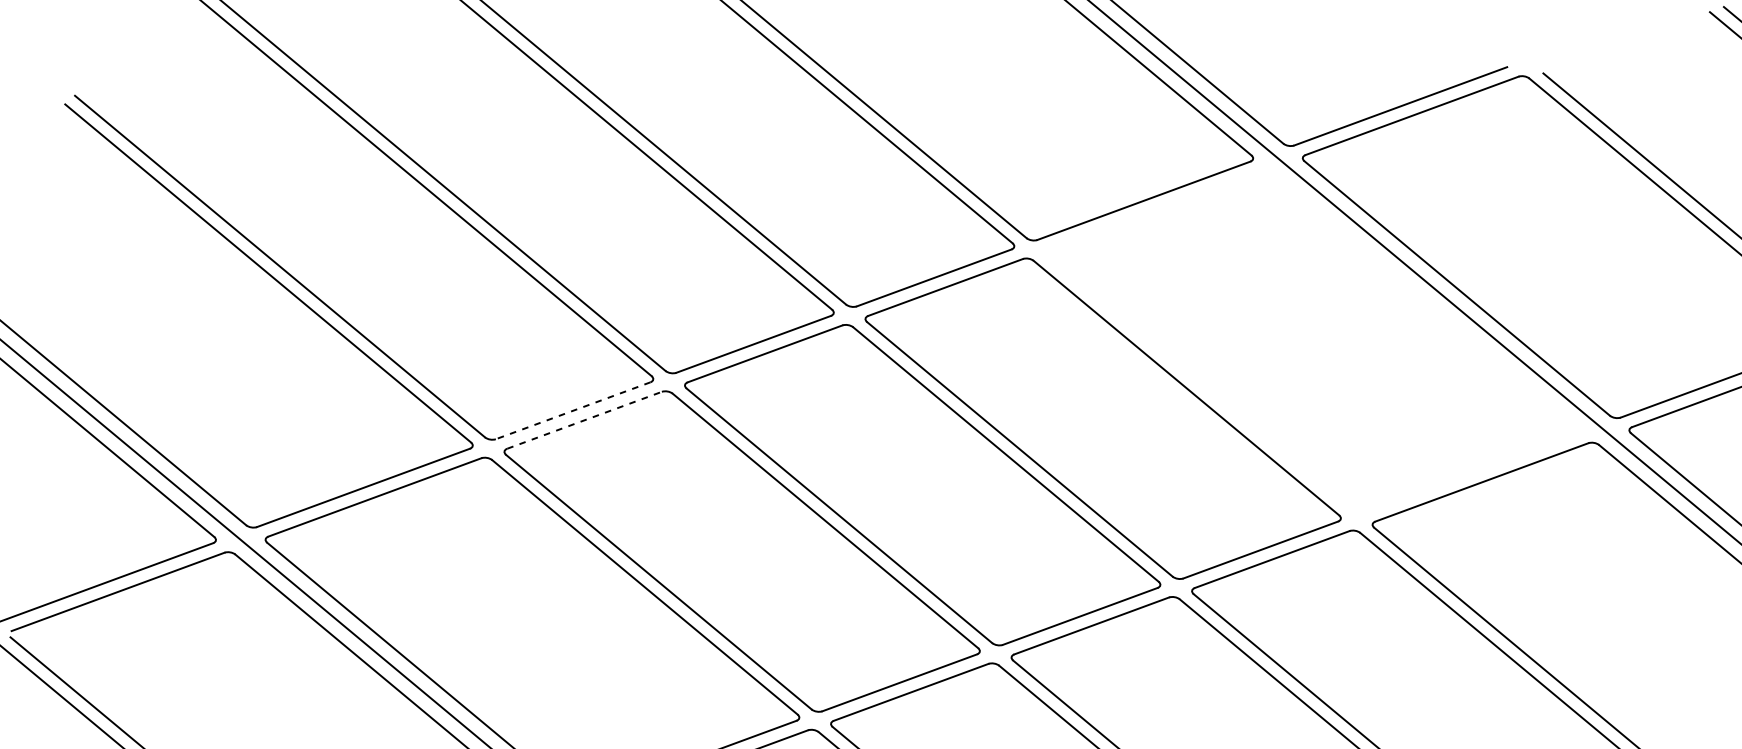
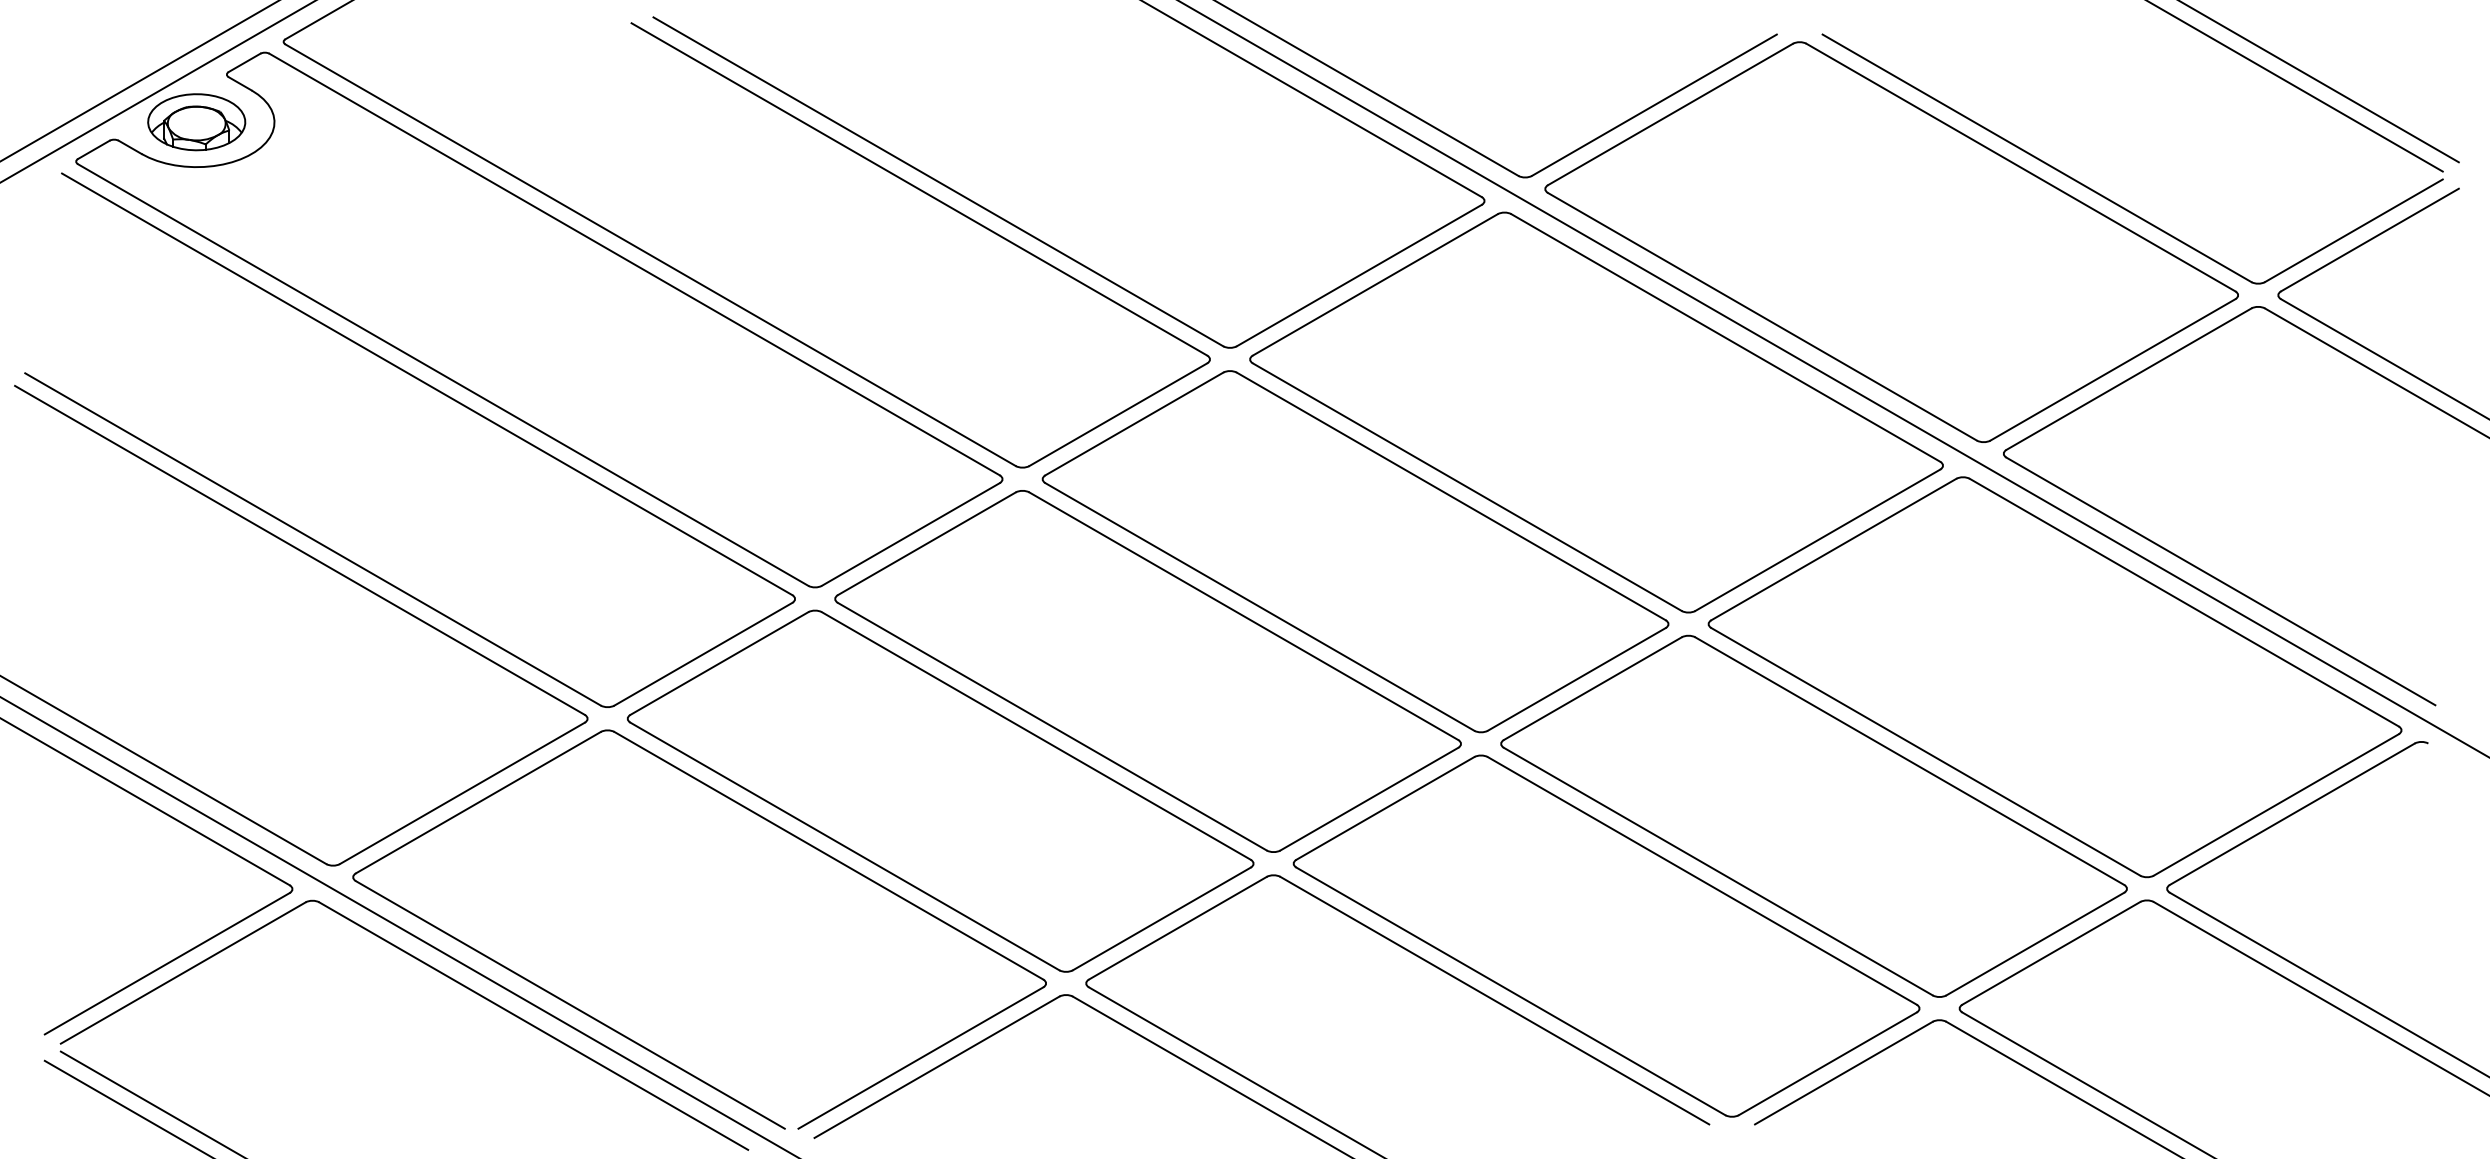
part: (1312, 341) -> (1596, 412), added
line: (573, 410) -> (703, 654), dashed -> solid
line: (584, 420) -> (719, 663), dashed -> solid

